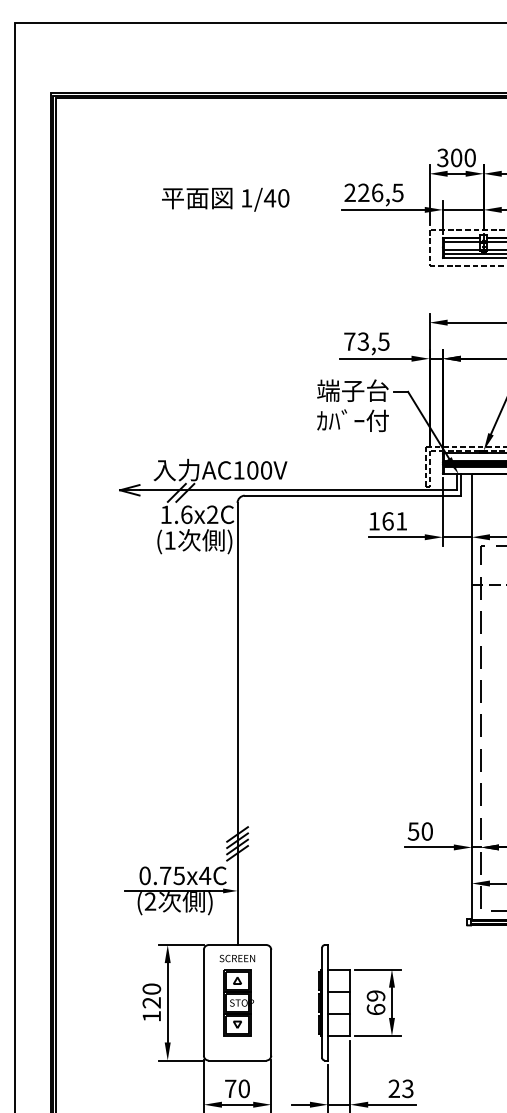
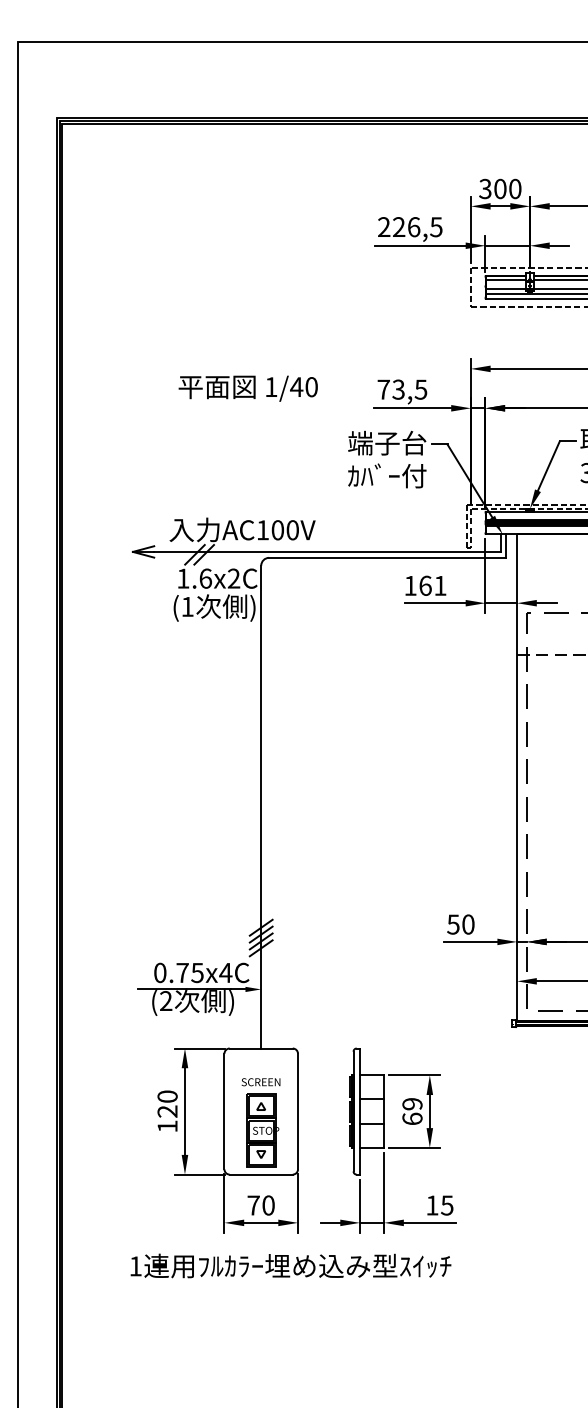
text: (224, 199) -> (247, 388), moved
part: (236, 995) -> (260, 1122), moved
text: (400, 1088) -> (439, 1205), 23 -> 15

